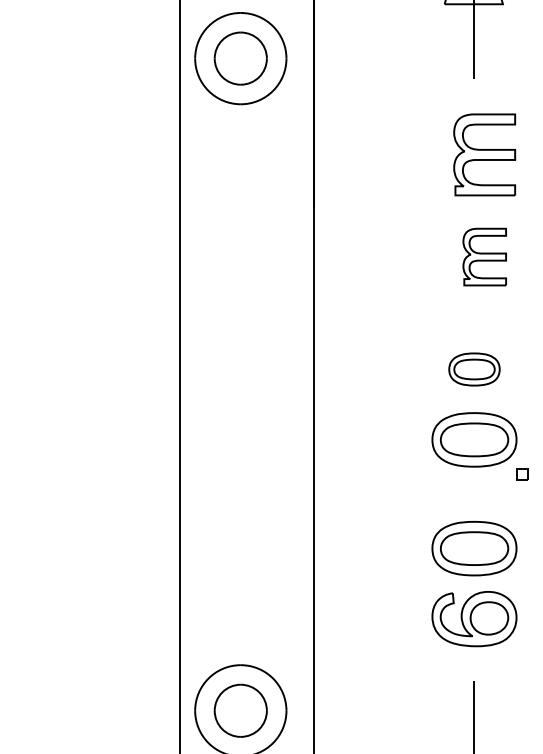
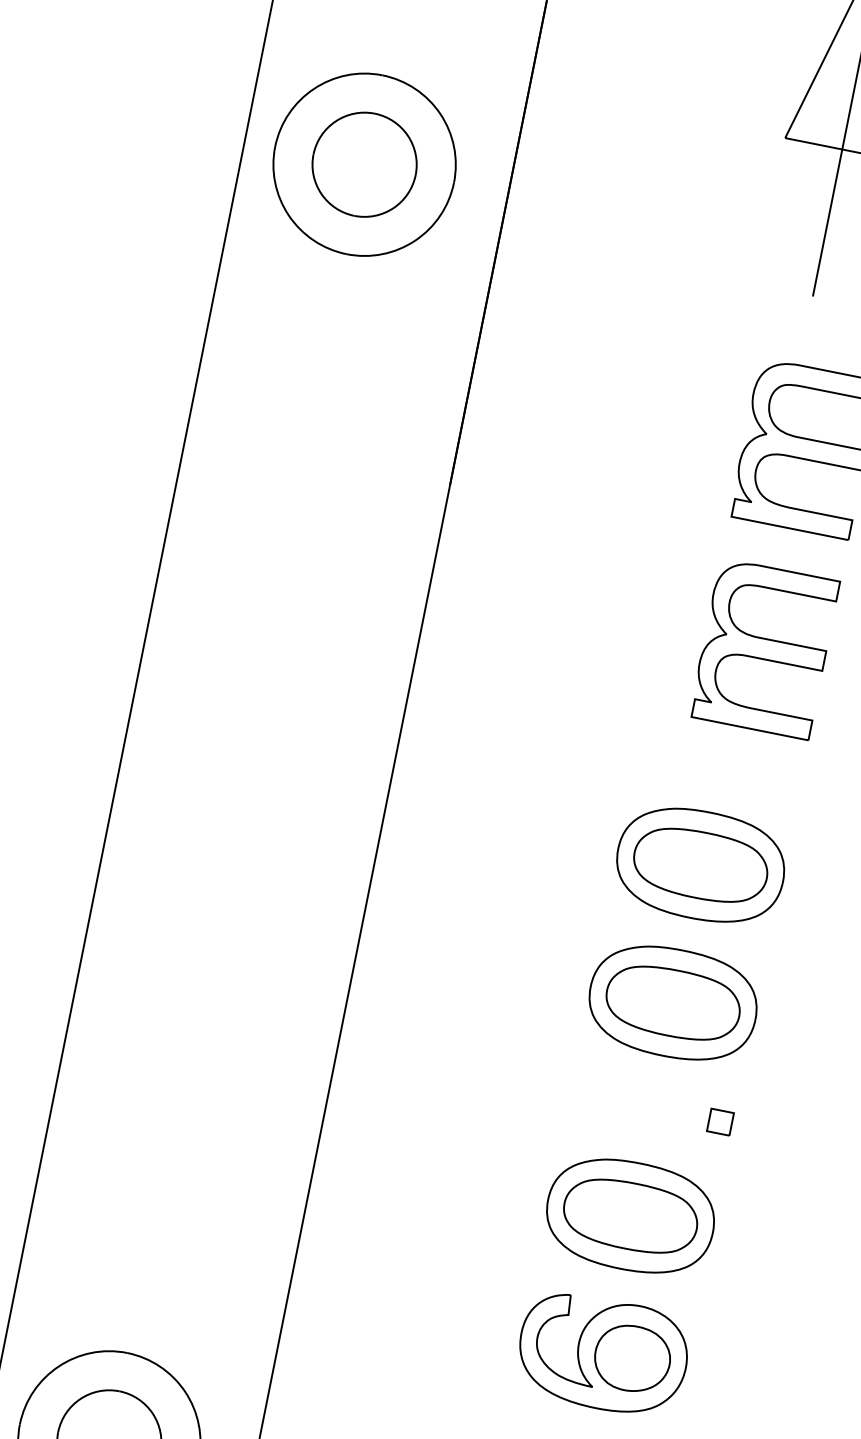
part: (484, 256) -> (764, 647), size x1.43
part: (474, 369) -> (700, 865), size x1.67
part: (522, 474) -> (720, 1121), moved

